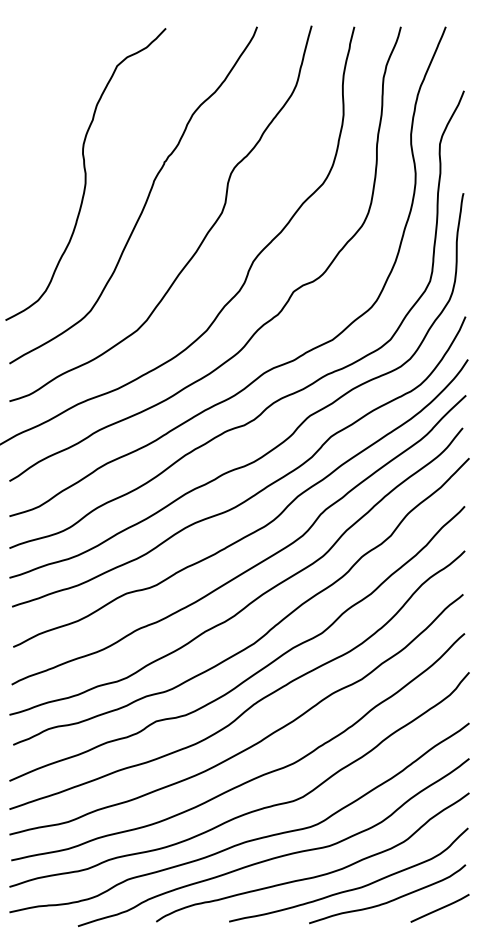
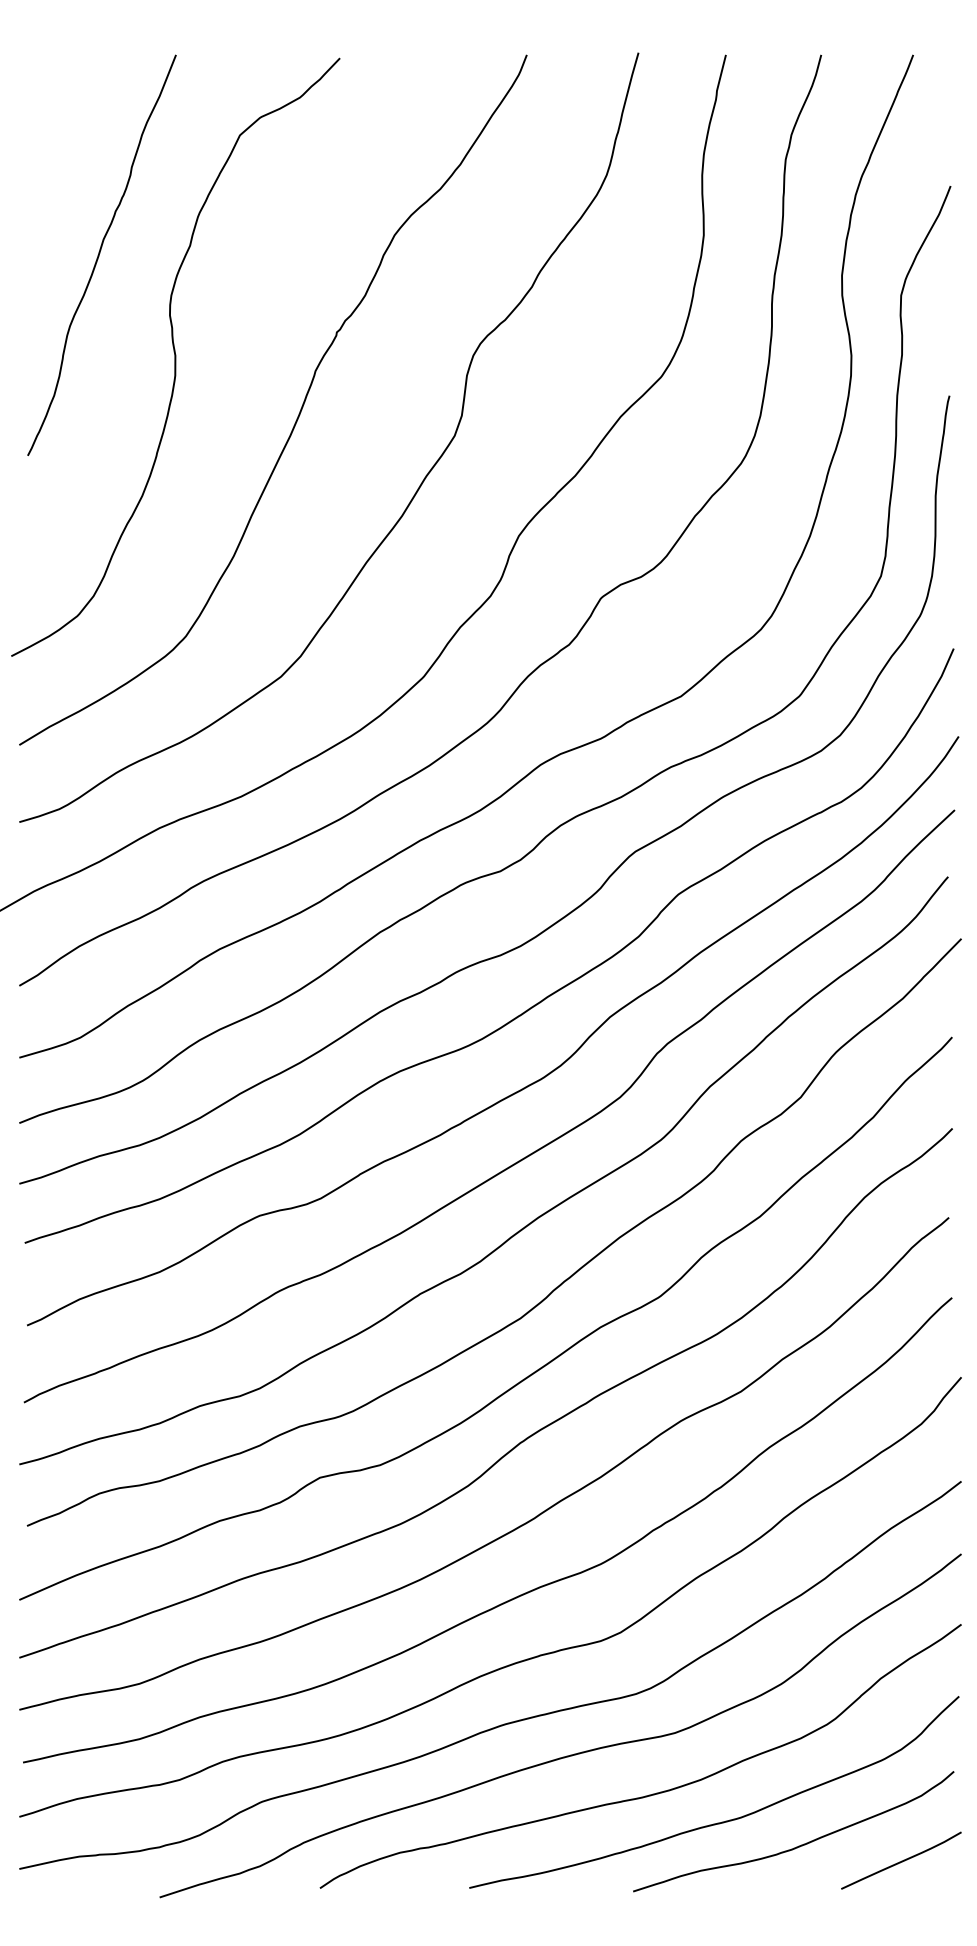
curve: (49, 124) -> (101, 255), added

